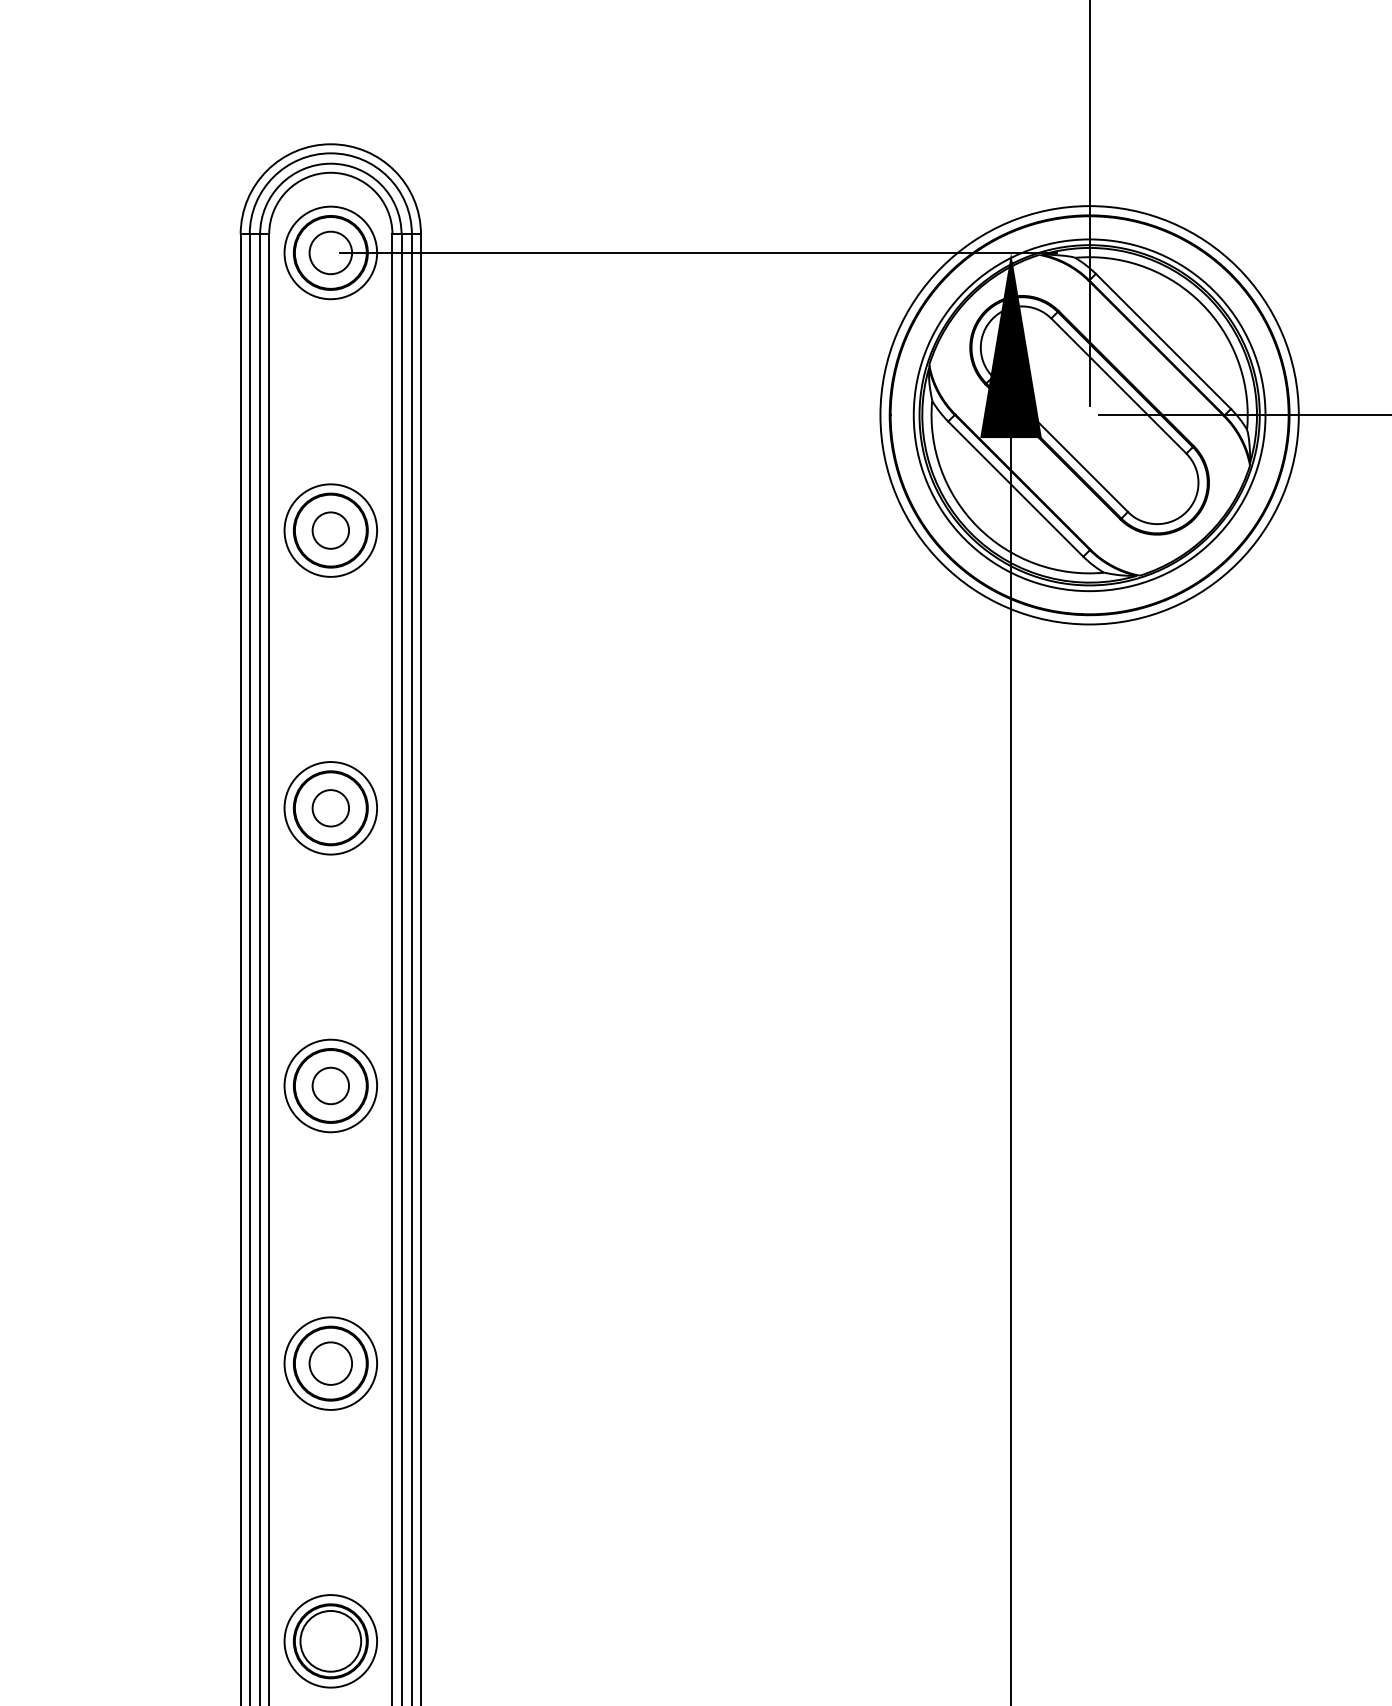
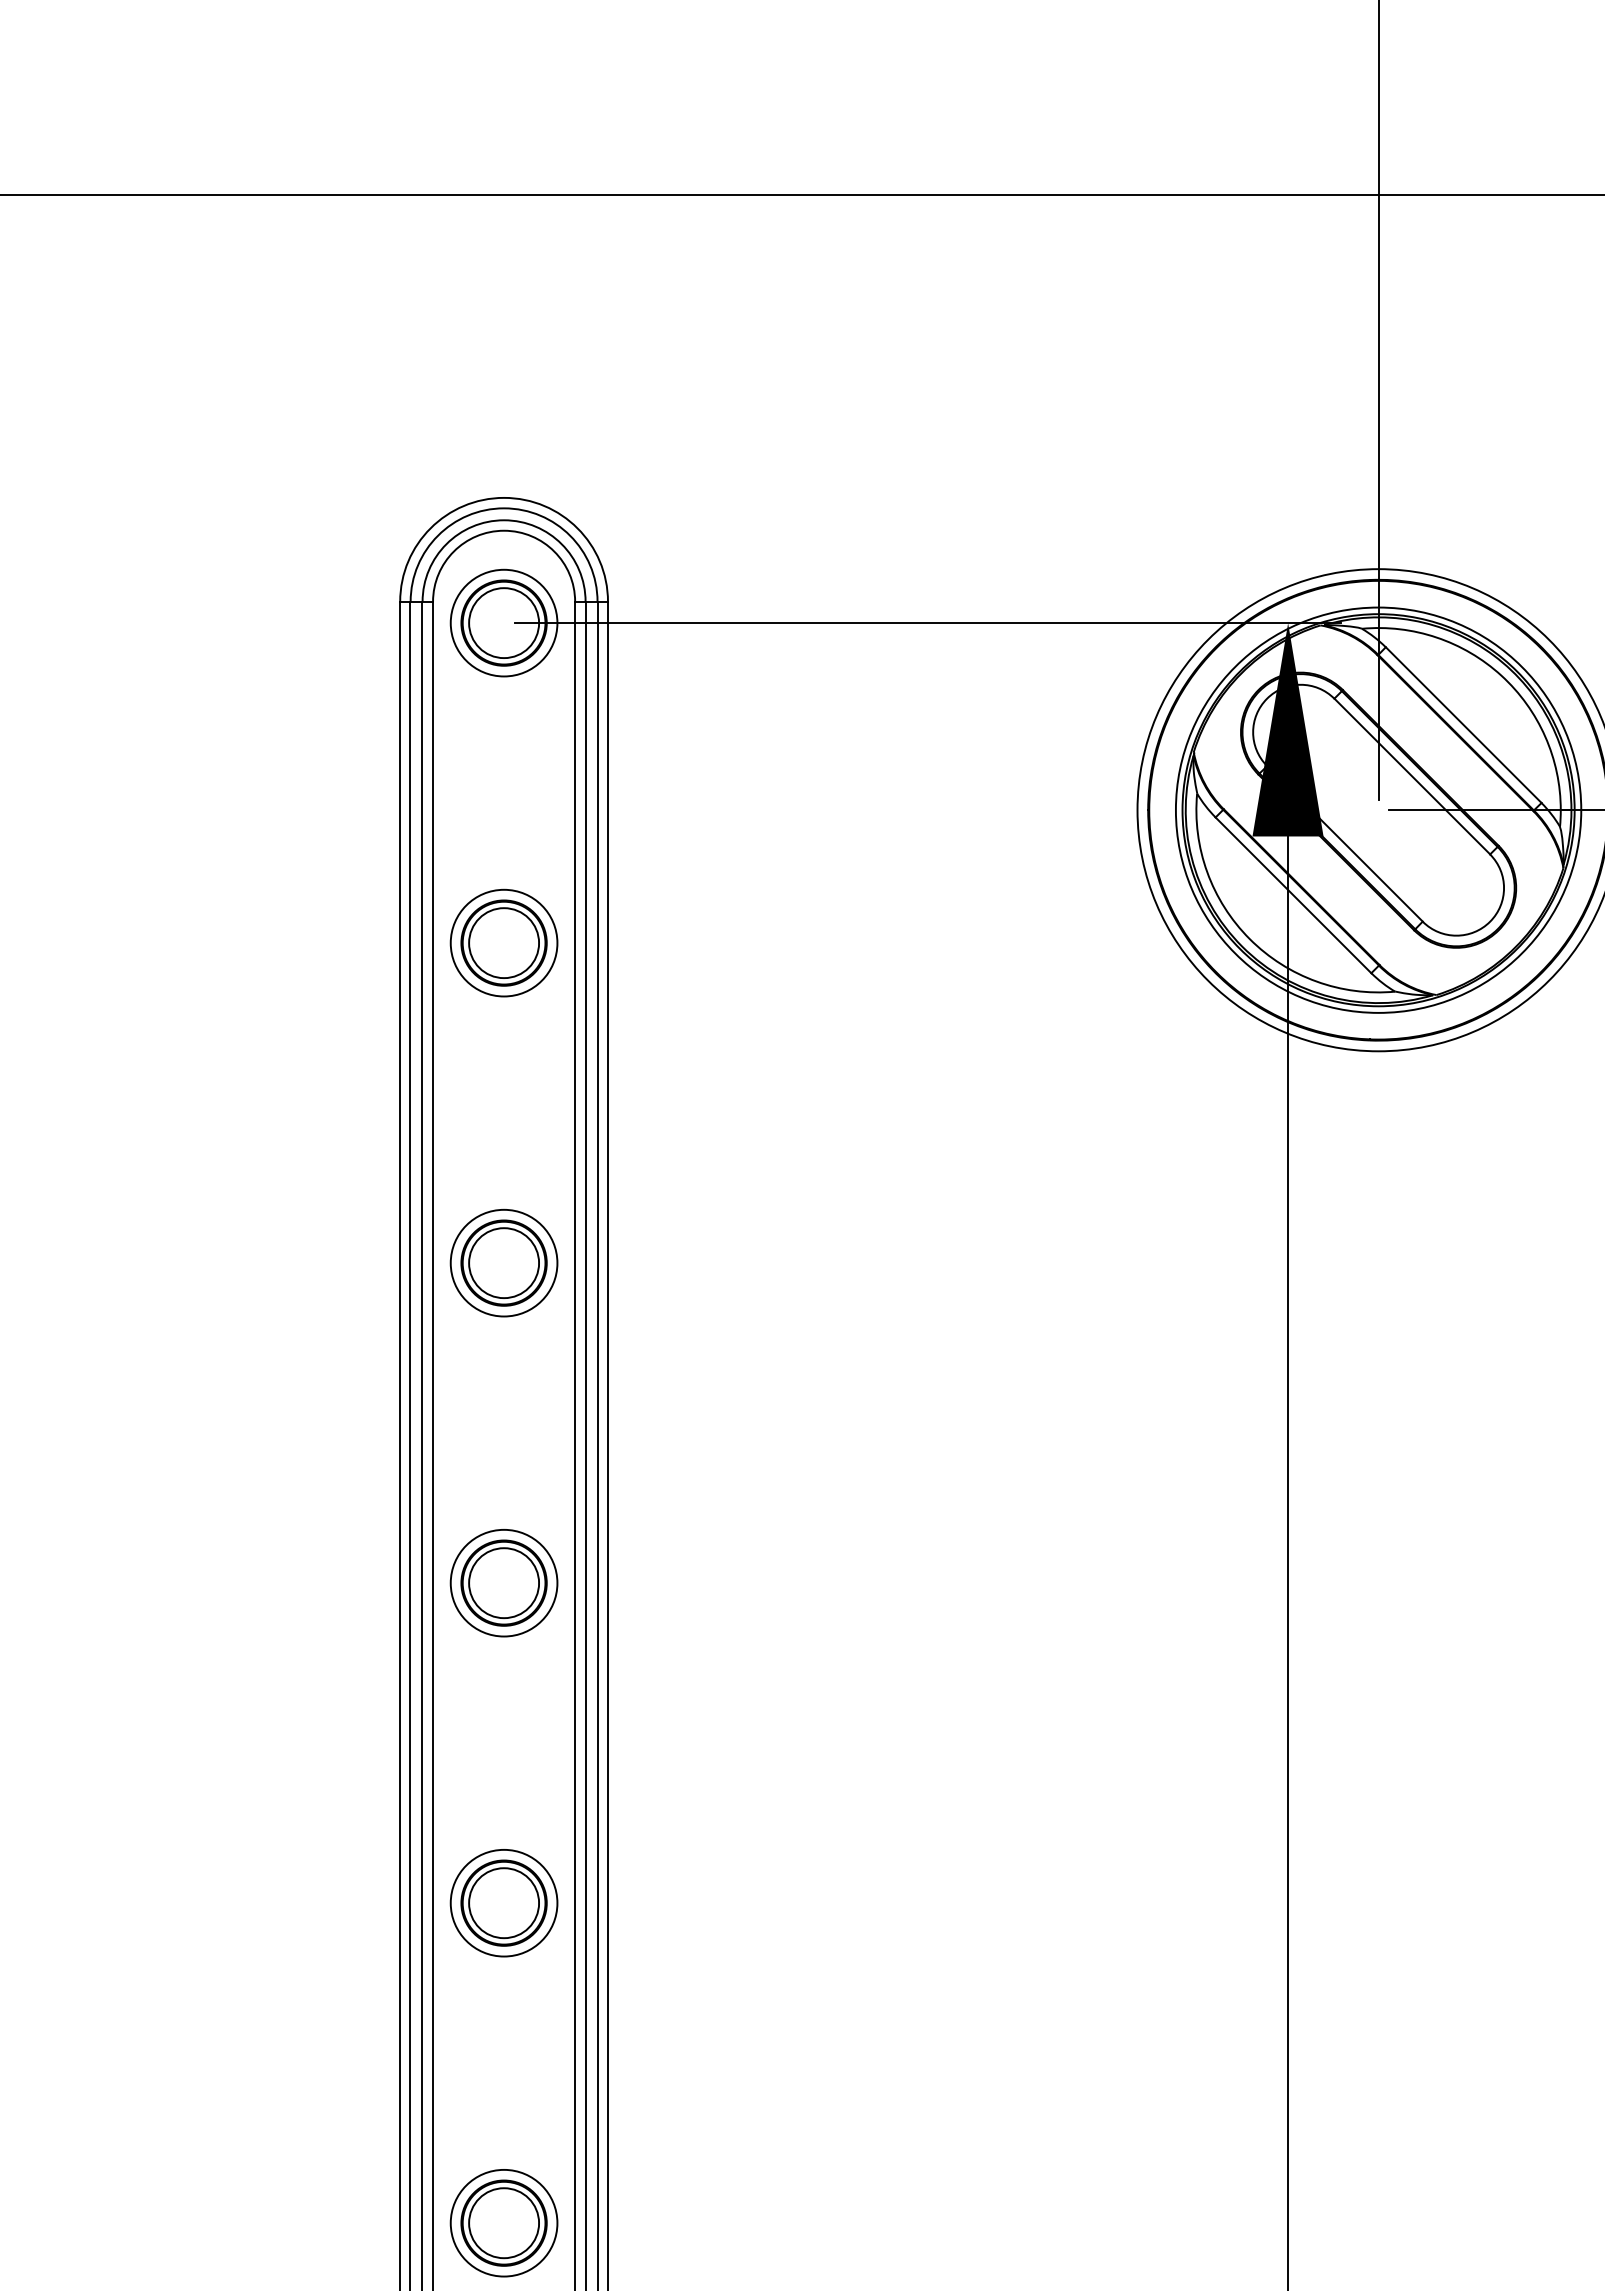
circle: (331, 253) -> (504, 623), size x1.43
circle: (331, 530) -> (504, 943), size x1.67
circle: (331, 808) -> (504, 1263), size x1.67
circle: (331, 1086) -> (504, 1583), size x1.67
circle: (331, 1363) -> (504, 1903), size x1.43

